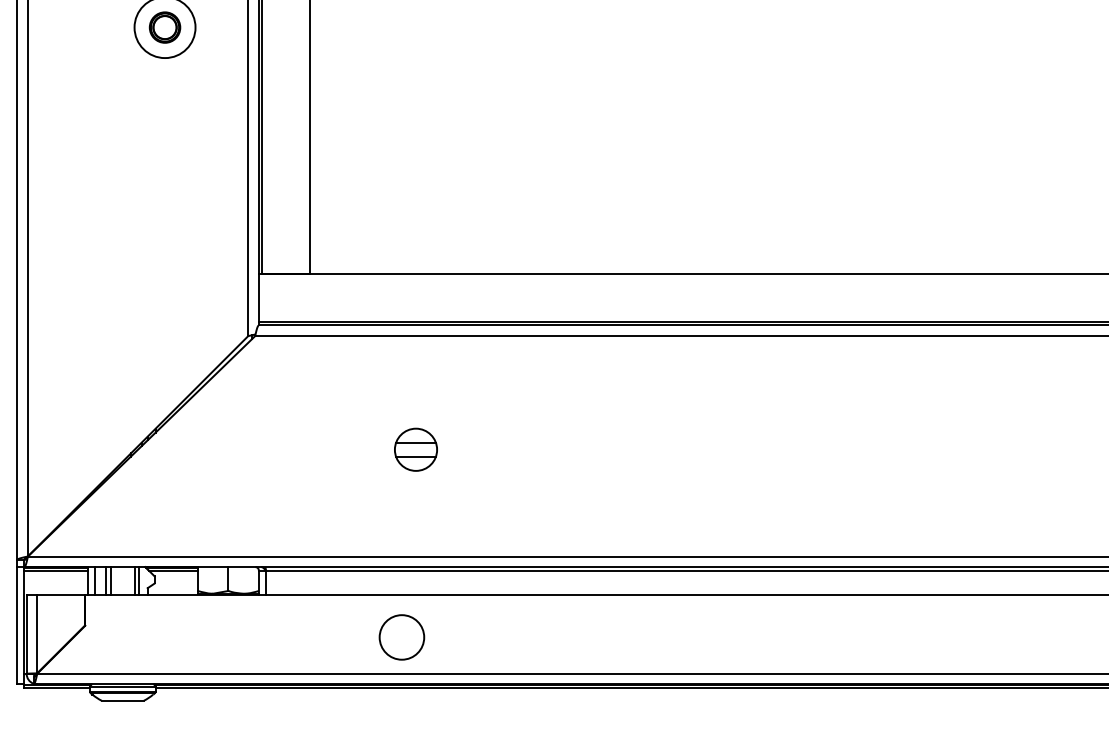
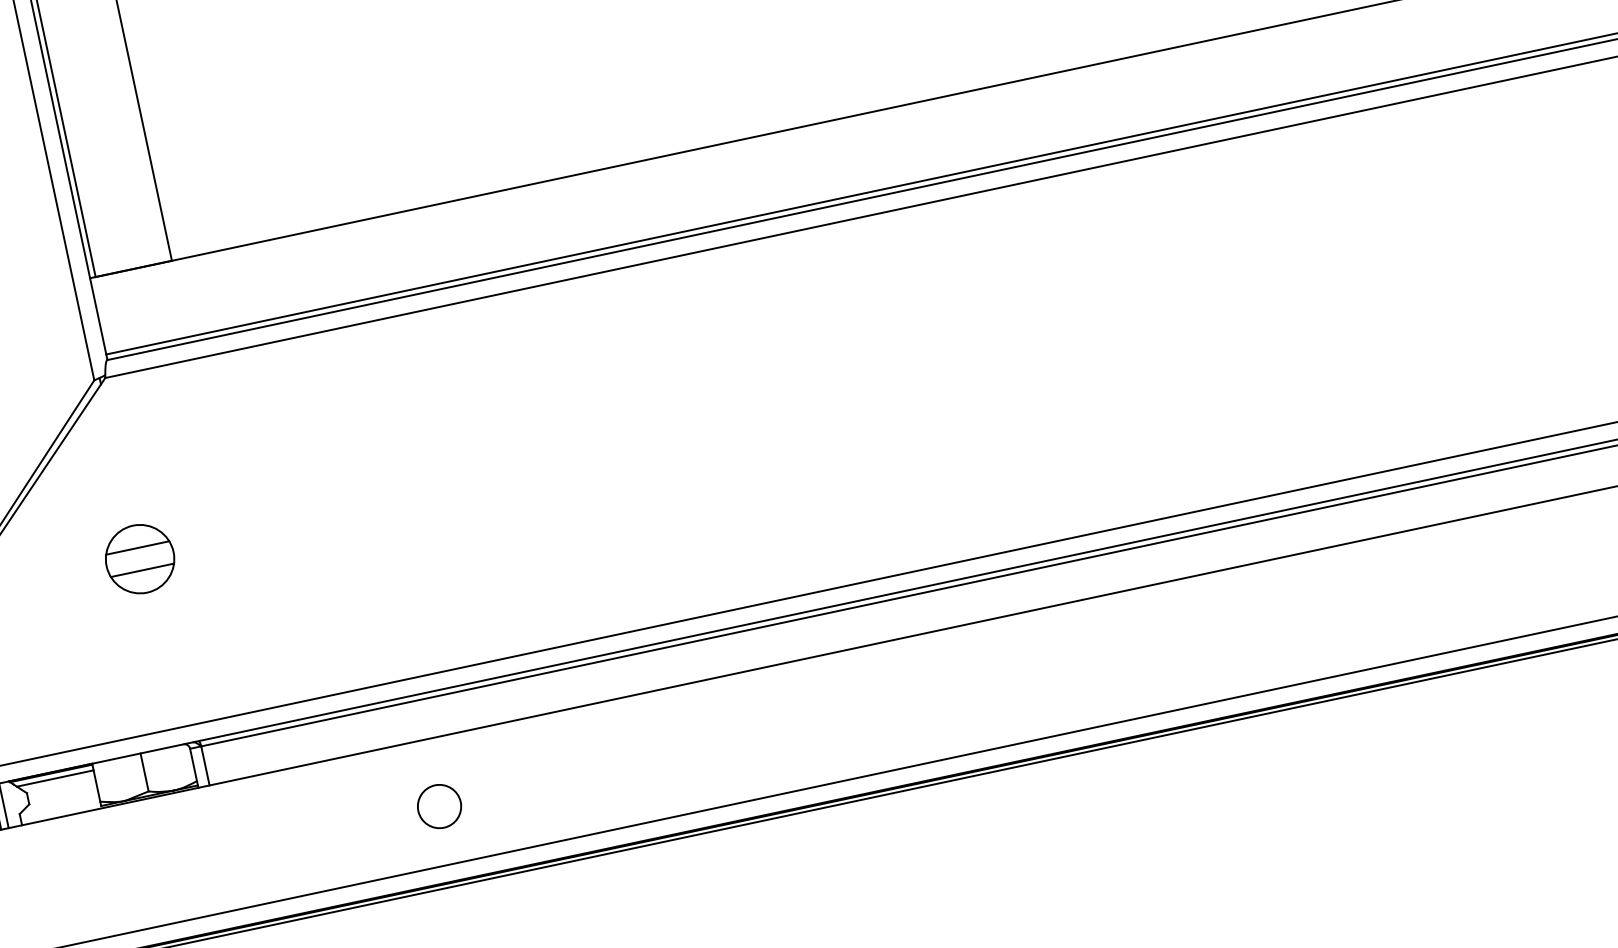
part: (415, 449) -> (139, 558), moved
circle: (401, 637) -> (438, 806), size x0.6

